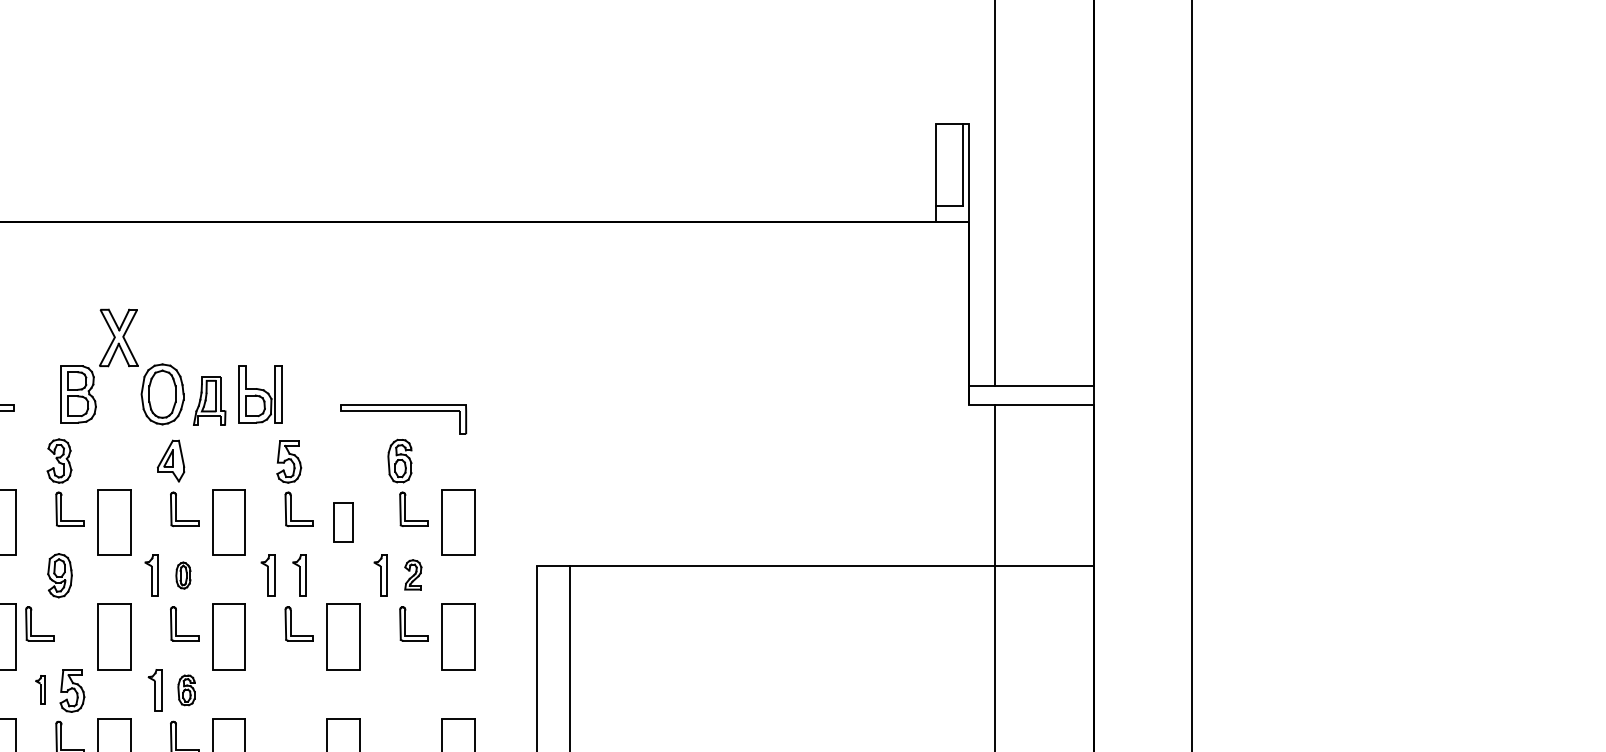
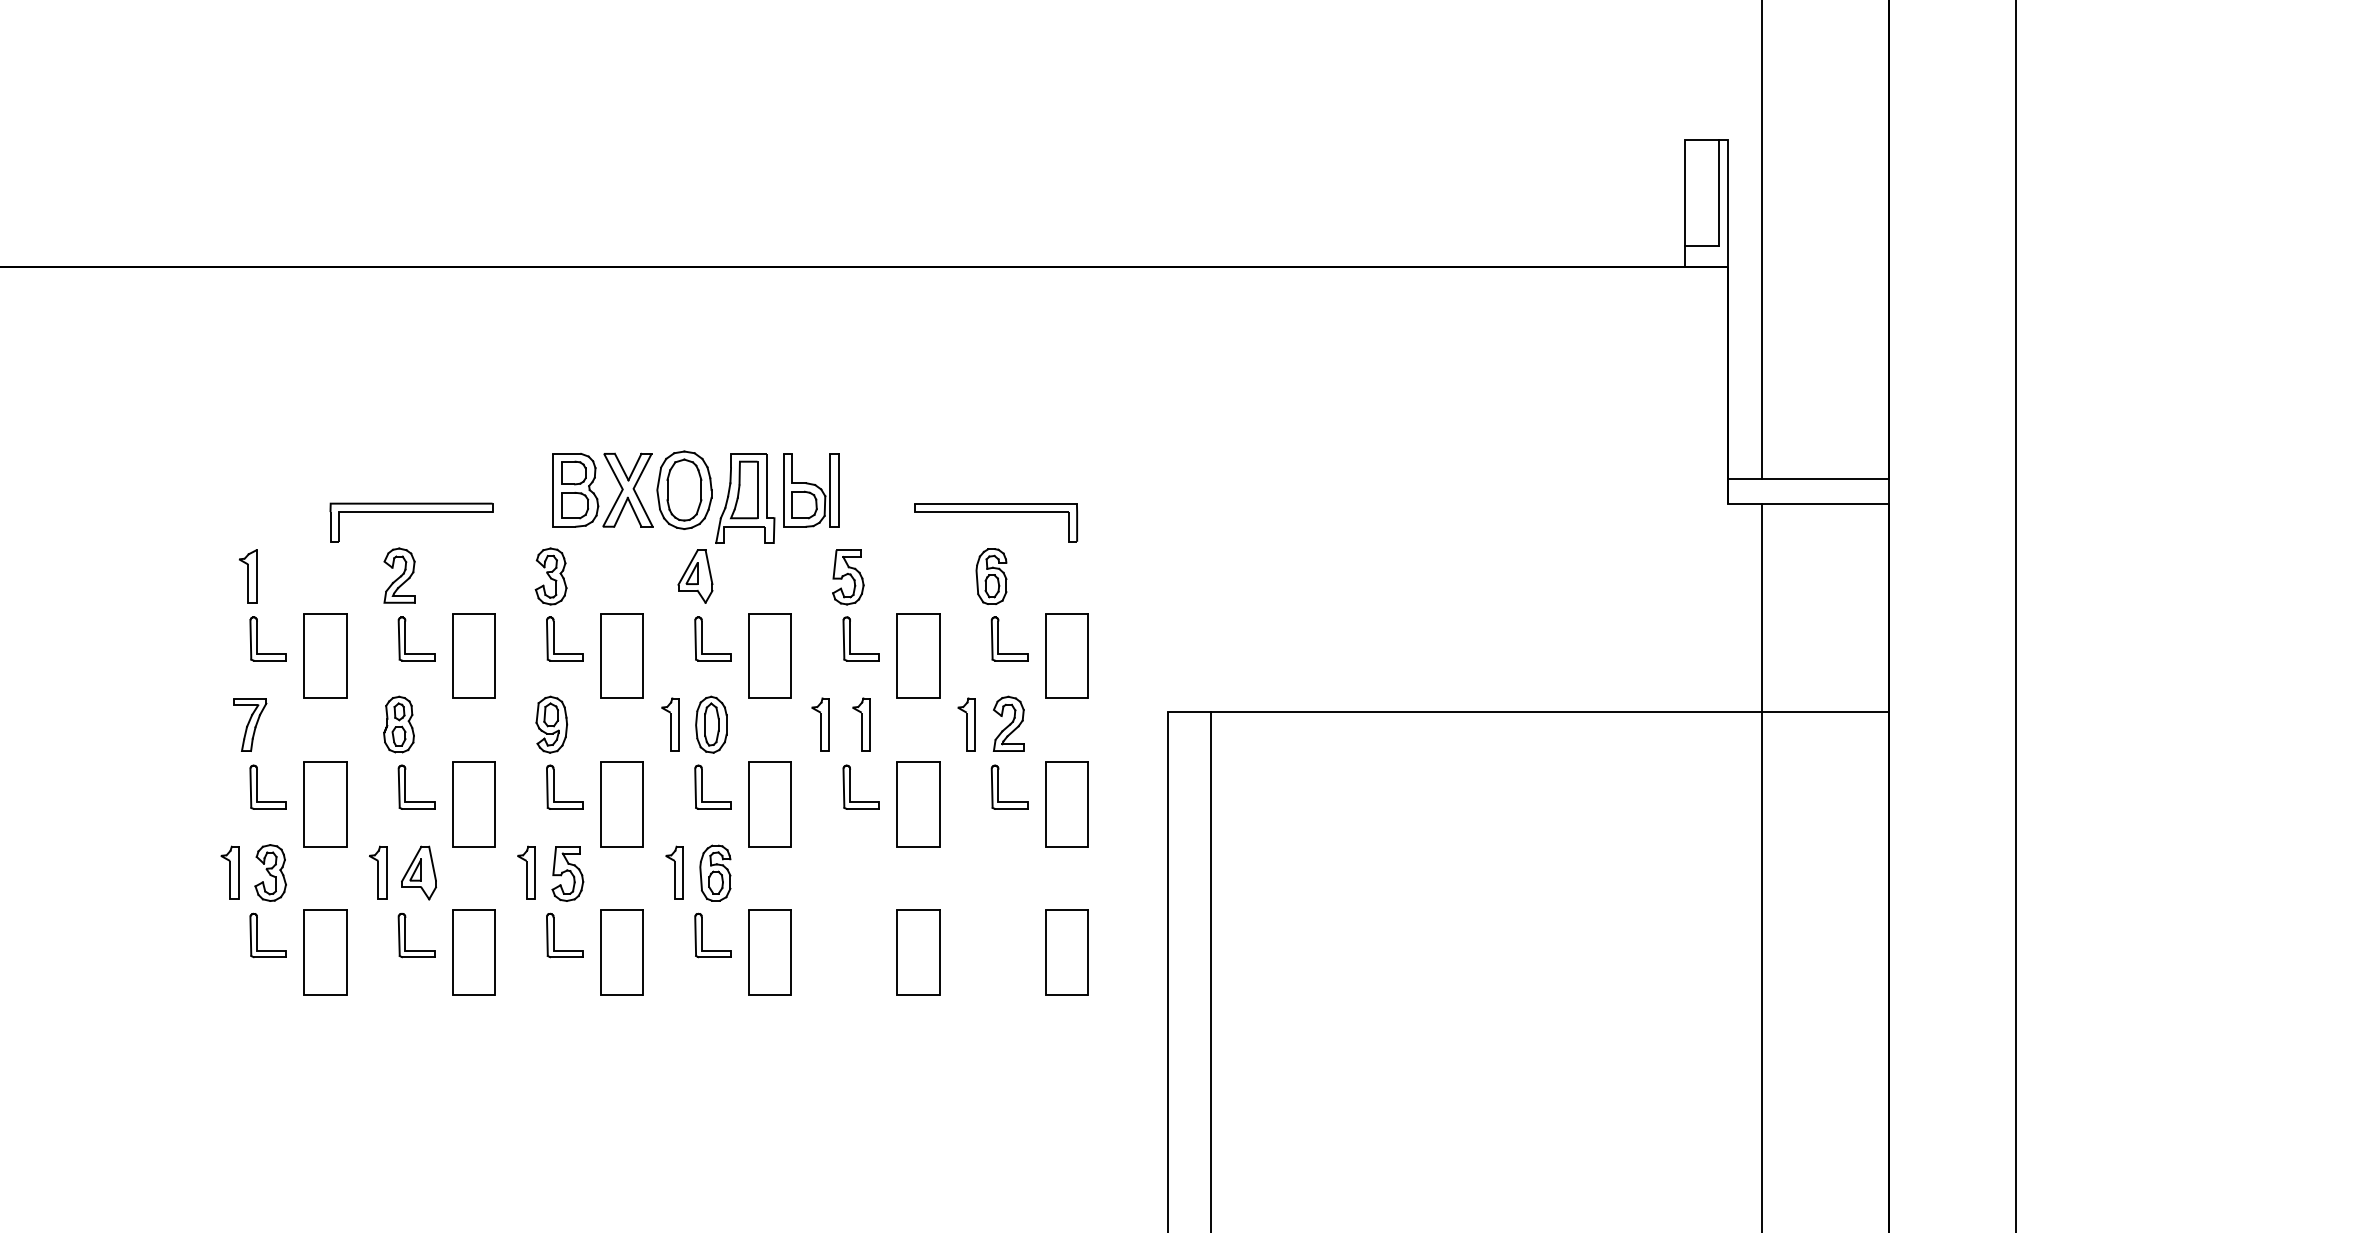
part: (118, 337) -> (627, 489), moved
part: (209, 400) -> (745, 498), size x1.43
part: (343, 522) -> (918, 655), size x1.67
part: (413, 574) -> (1008, 723), size x1.43
part: (183, 575) -> (711, 724), size x1.67
part: (31, 623) -> (554, 786), moved
part: (40, 689) -> (526, 872), size x1.43
part: (186, 689) -> (715, 872), size x1.43

